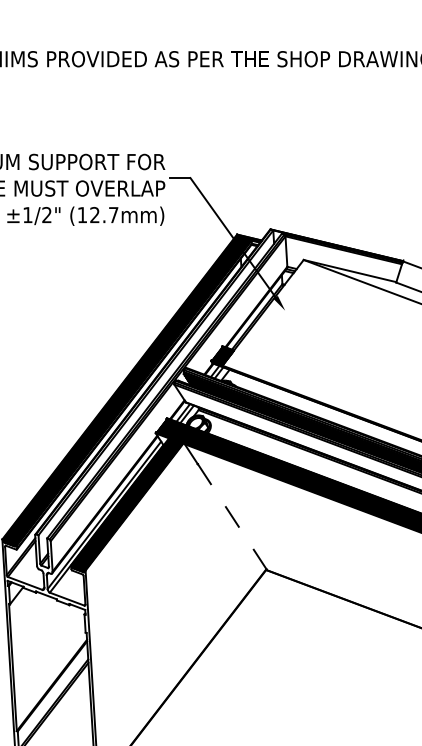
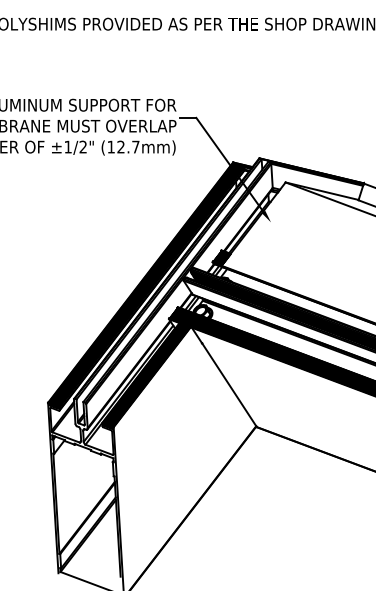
line: (232, 516) -> (229, 384), dashed -> solid

